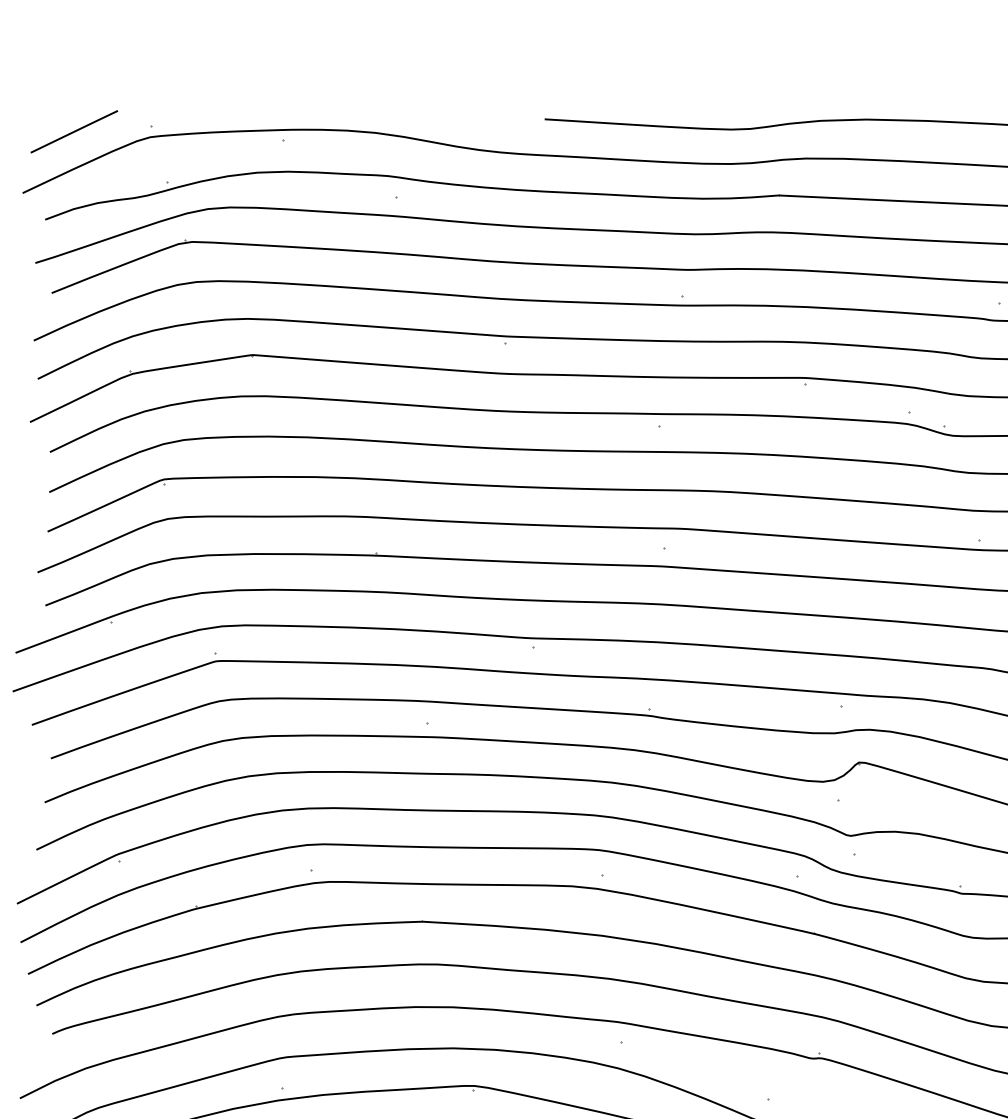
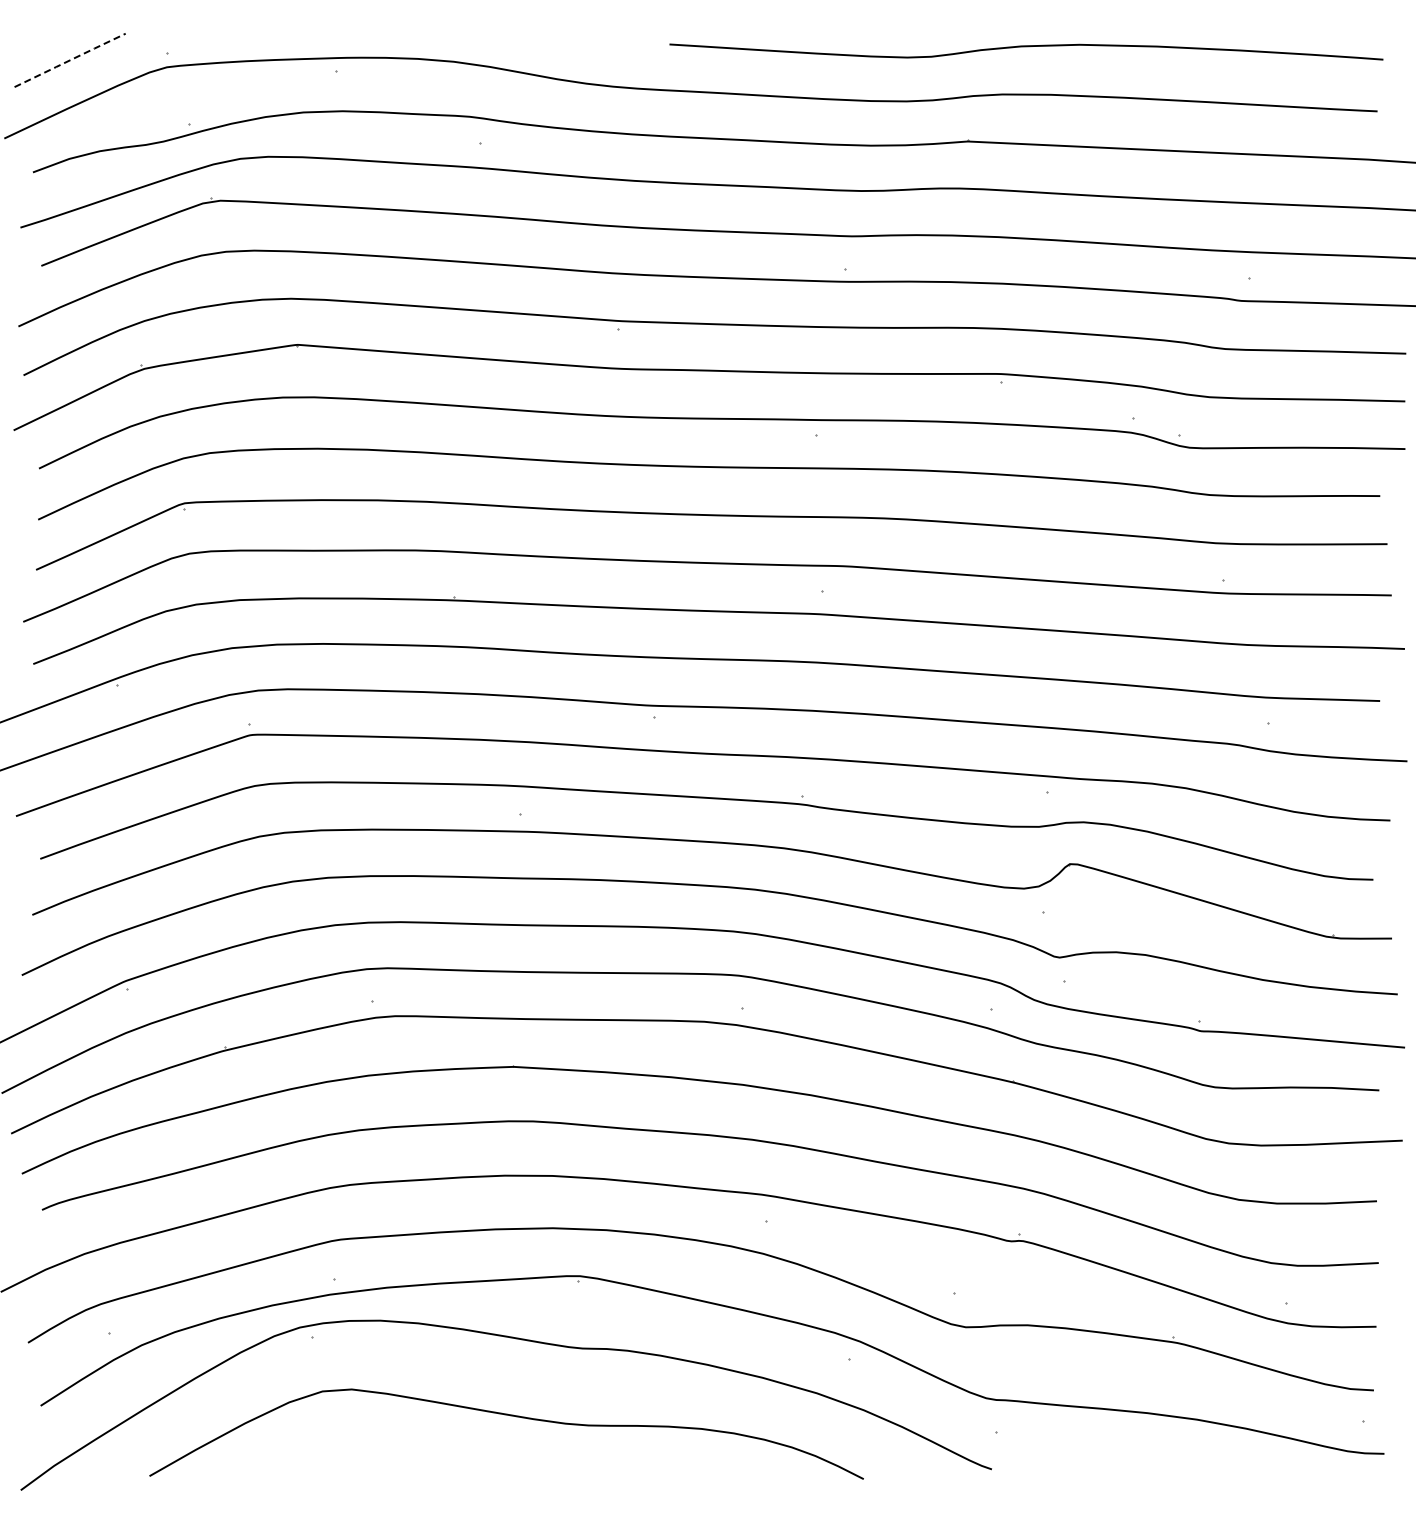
line: (74, 131) -> (70, 60), solid -> dashed

